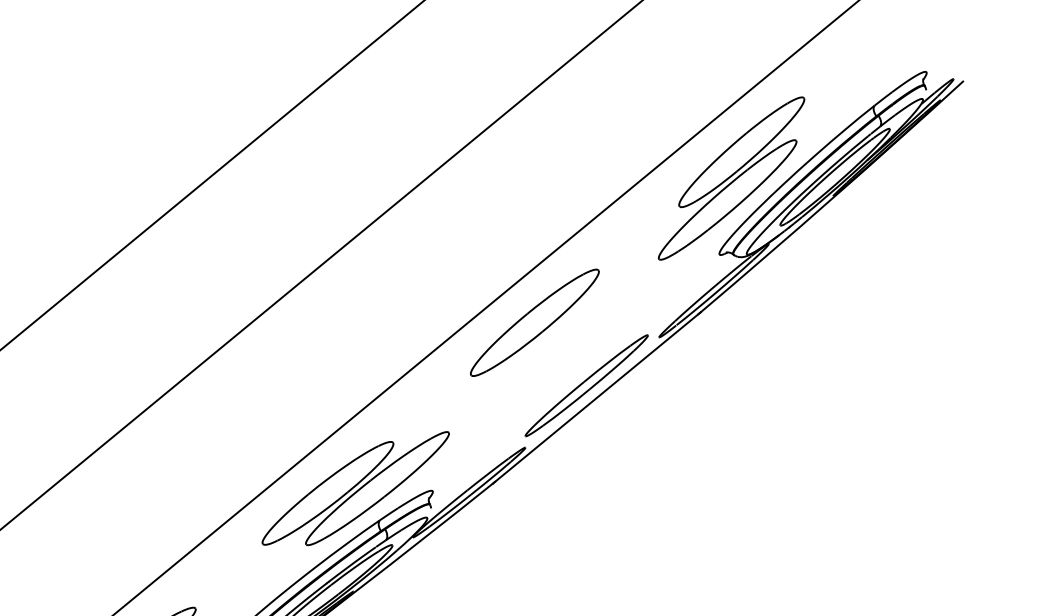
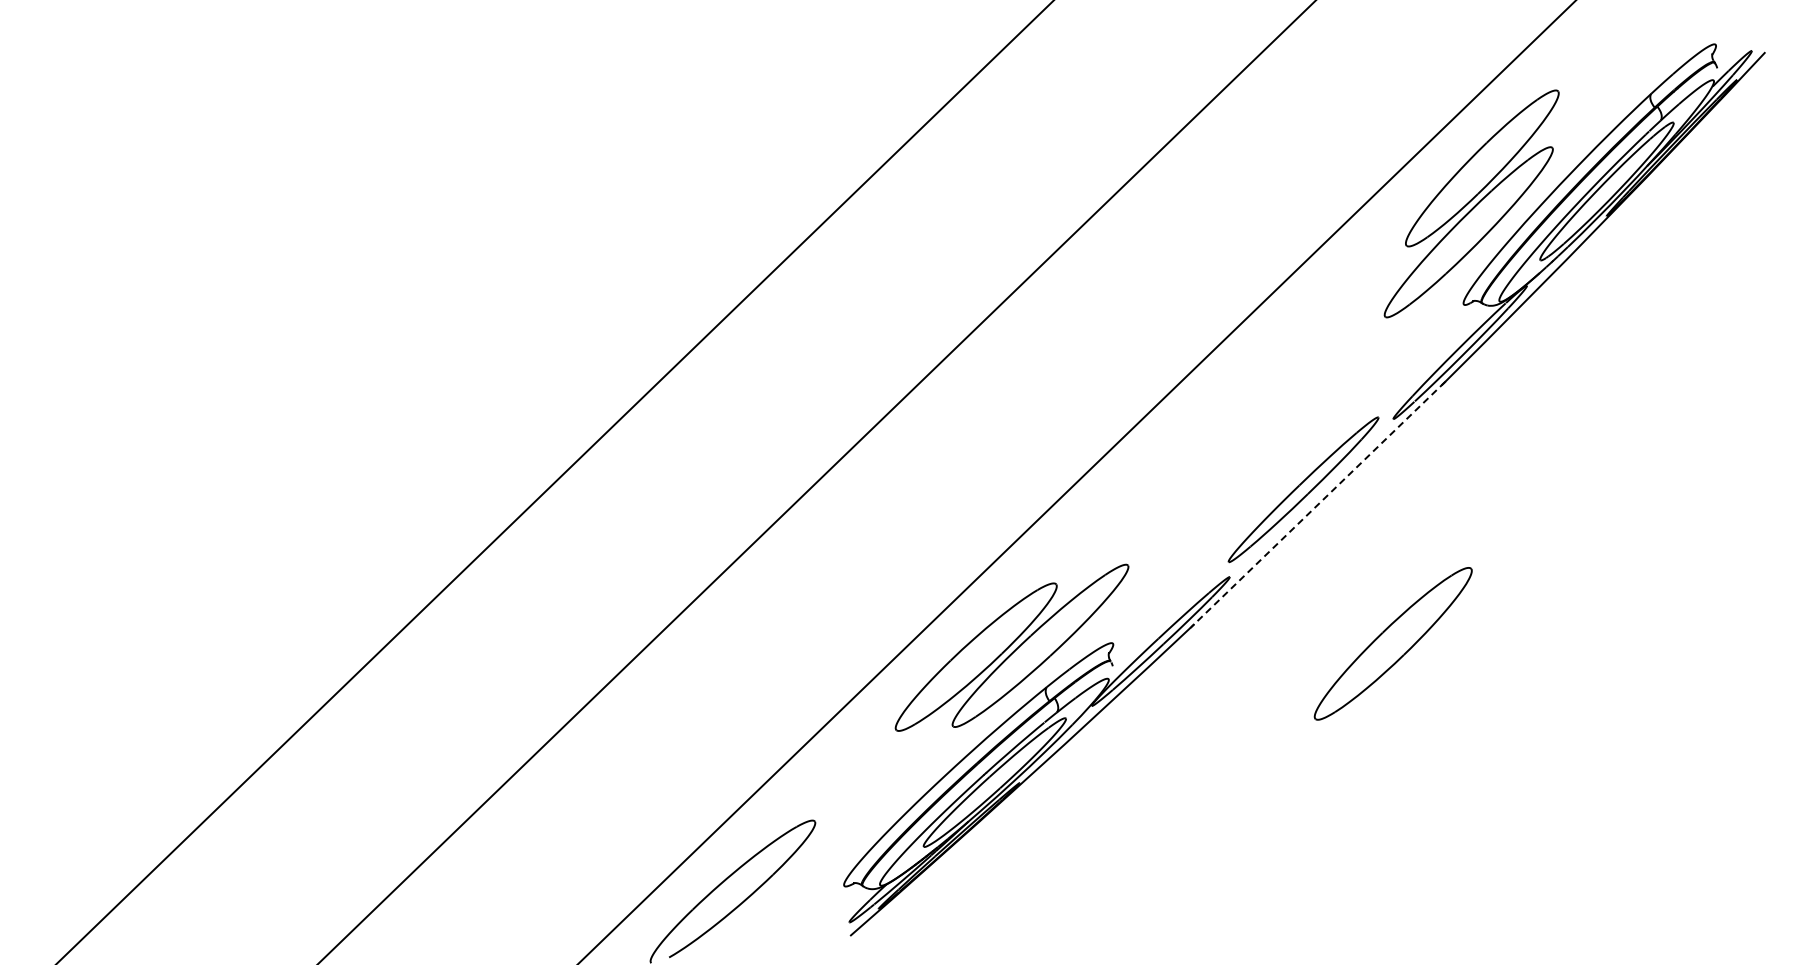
part: (534, 322) -> (1392, 643), moved
line: (596, 397) -> (1317, 504), solid -> dashed

